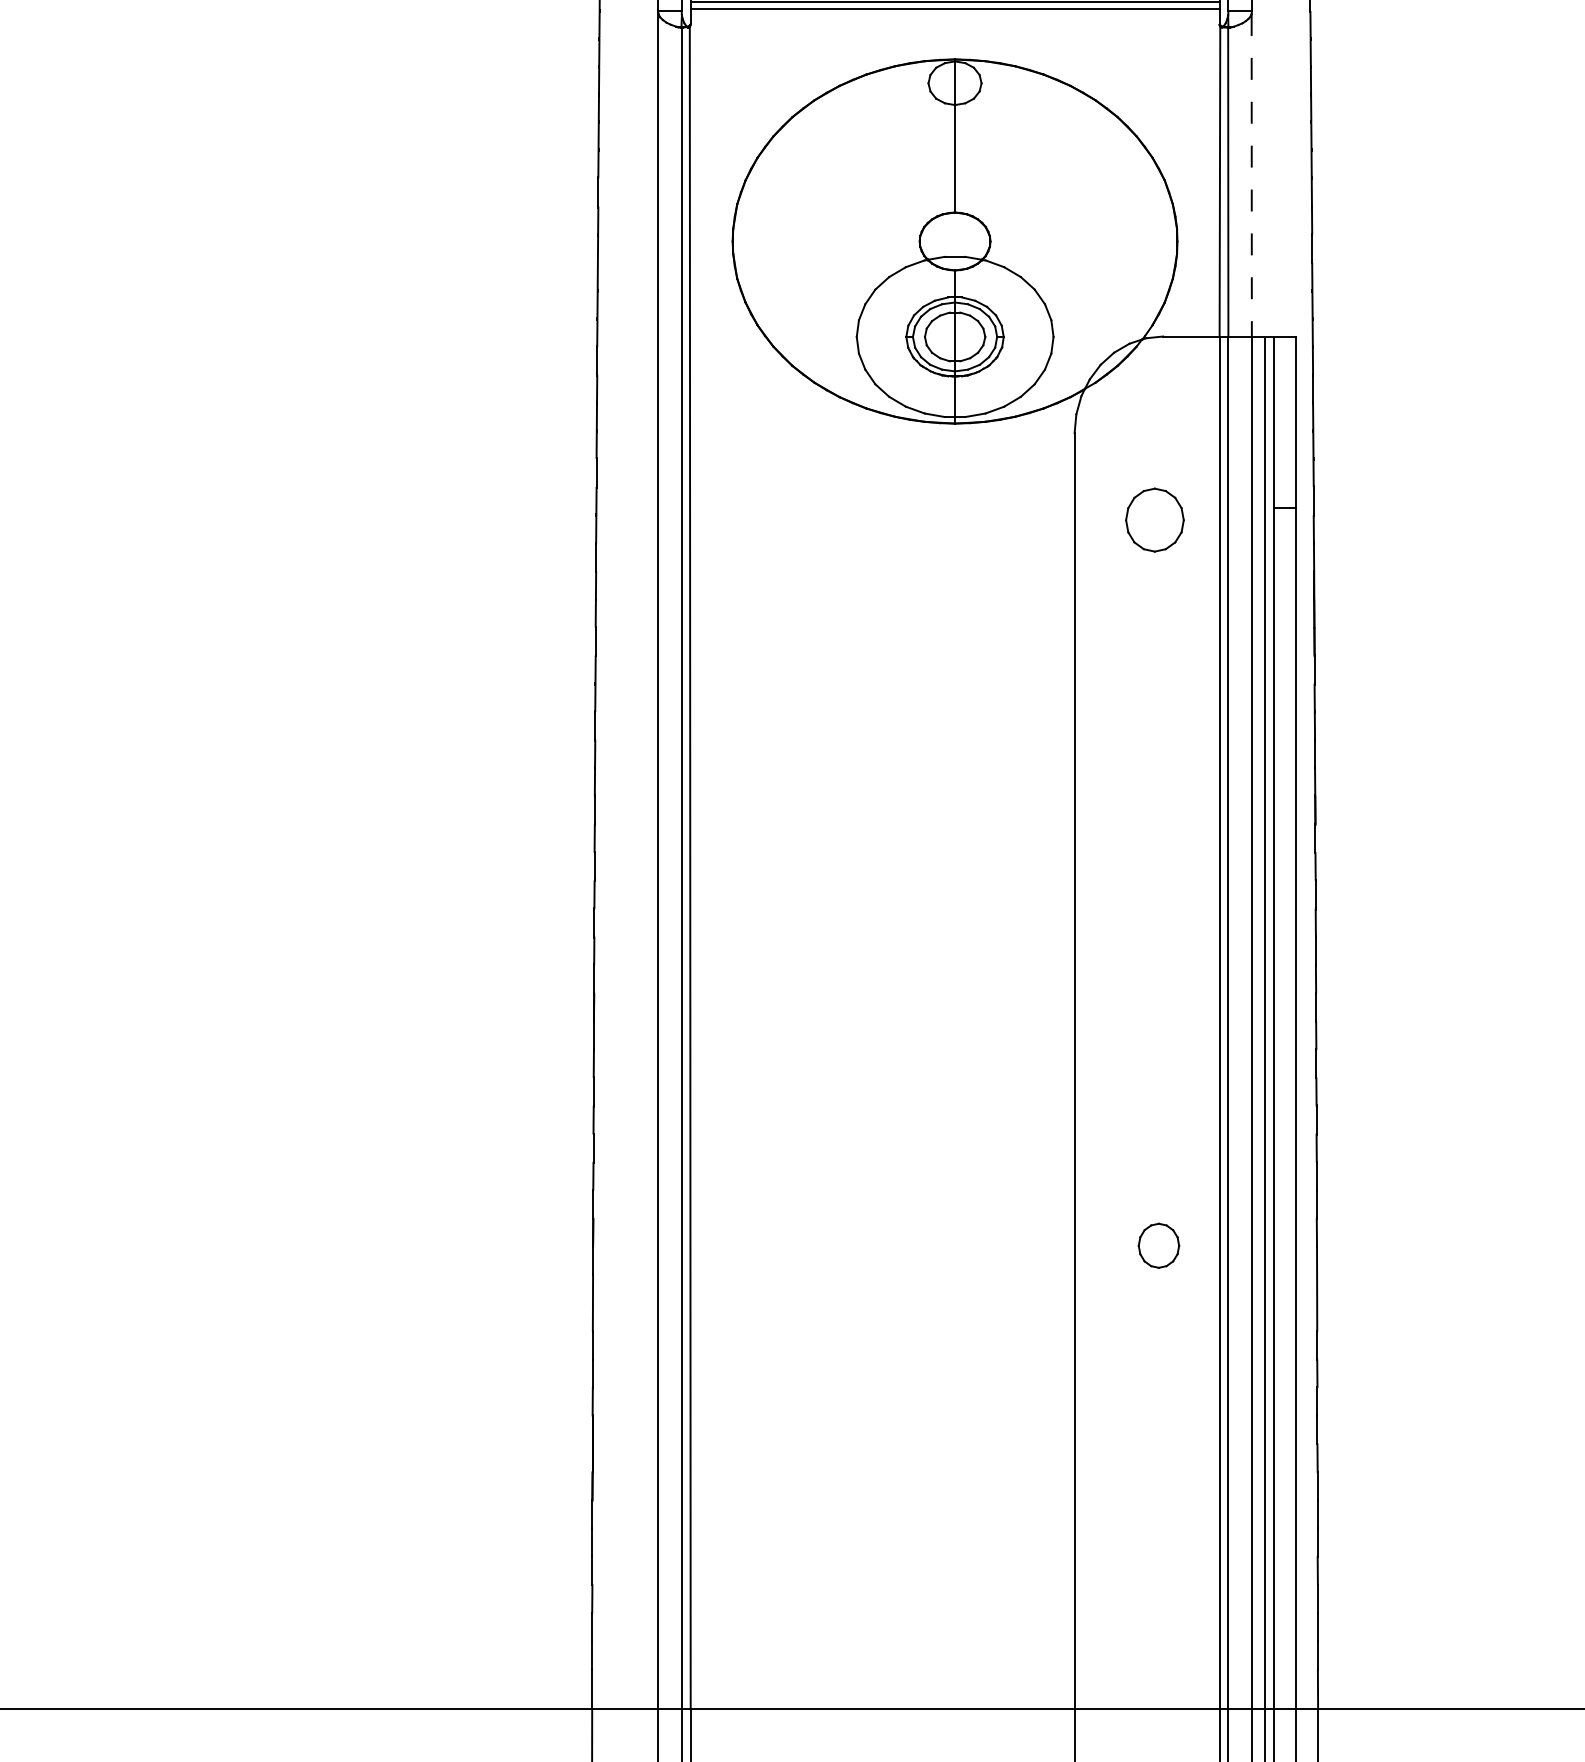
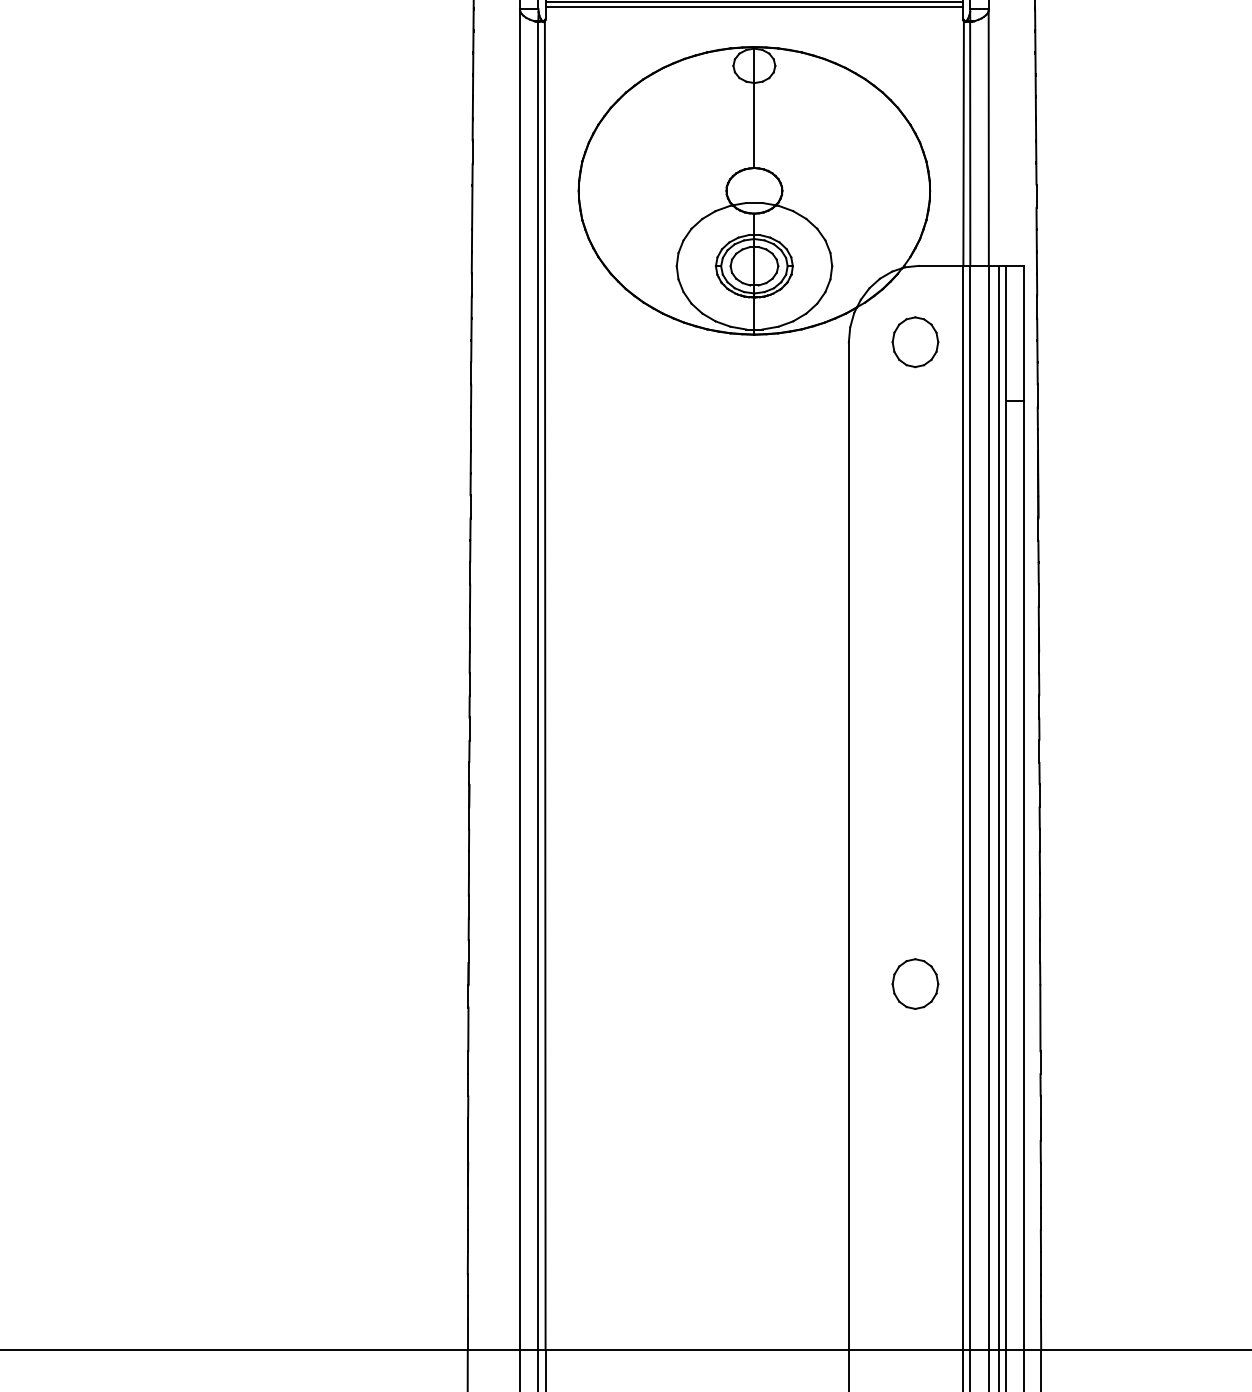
line: (1251, 175) -> (988, 138), dashed -> solid
part: (1154, 519) -> (915, 341), moved
part: (1158, 1245) -> (915, 983), size x1.43

